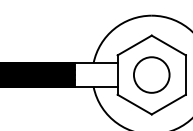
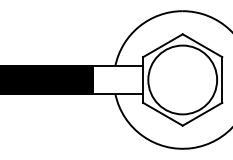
circle: (151, 74) -> (182, 79), size x1.67

